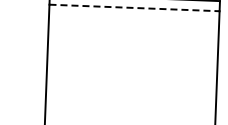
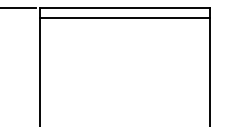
line: (135, 7) -> (125, 18), dashed -> solid

